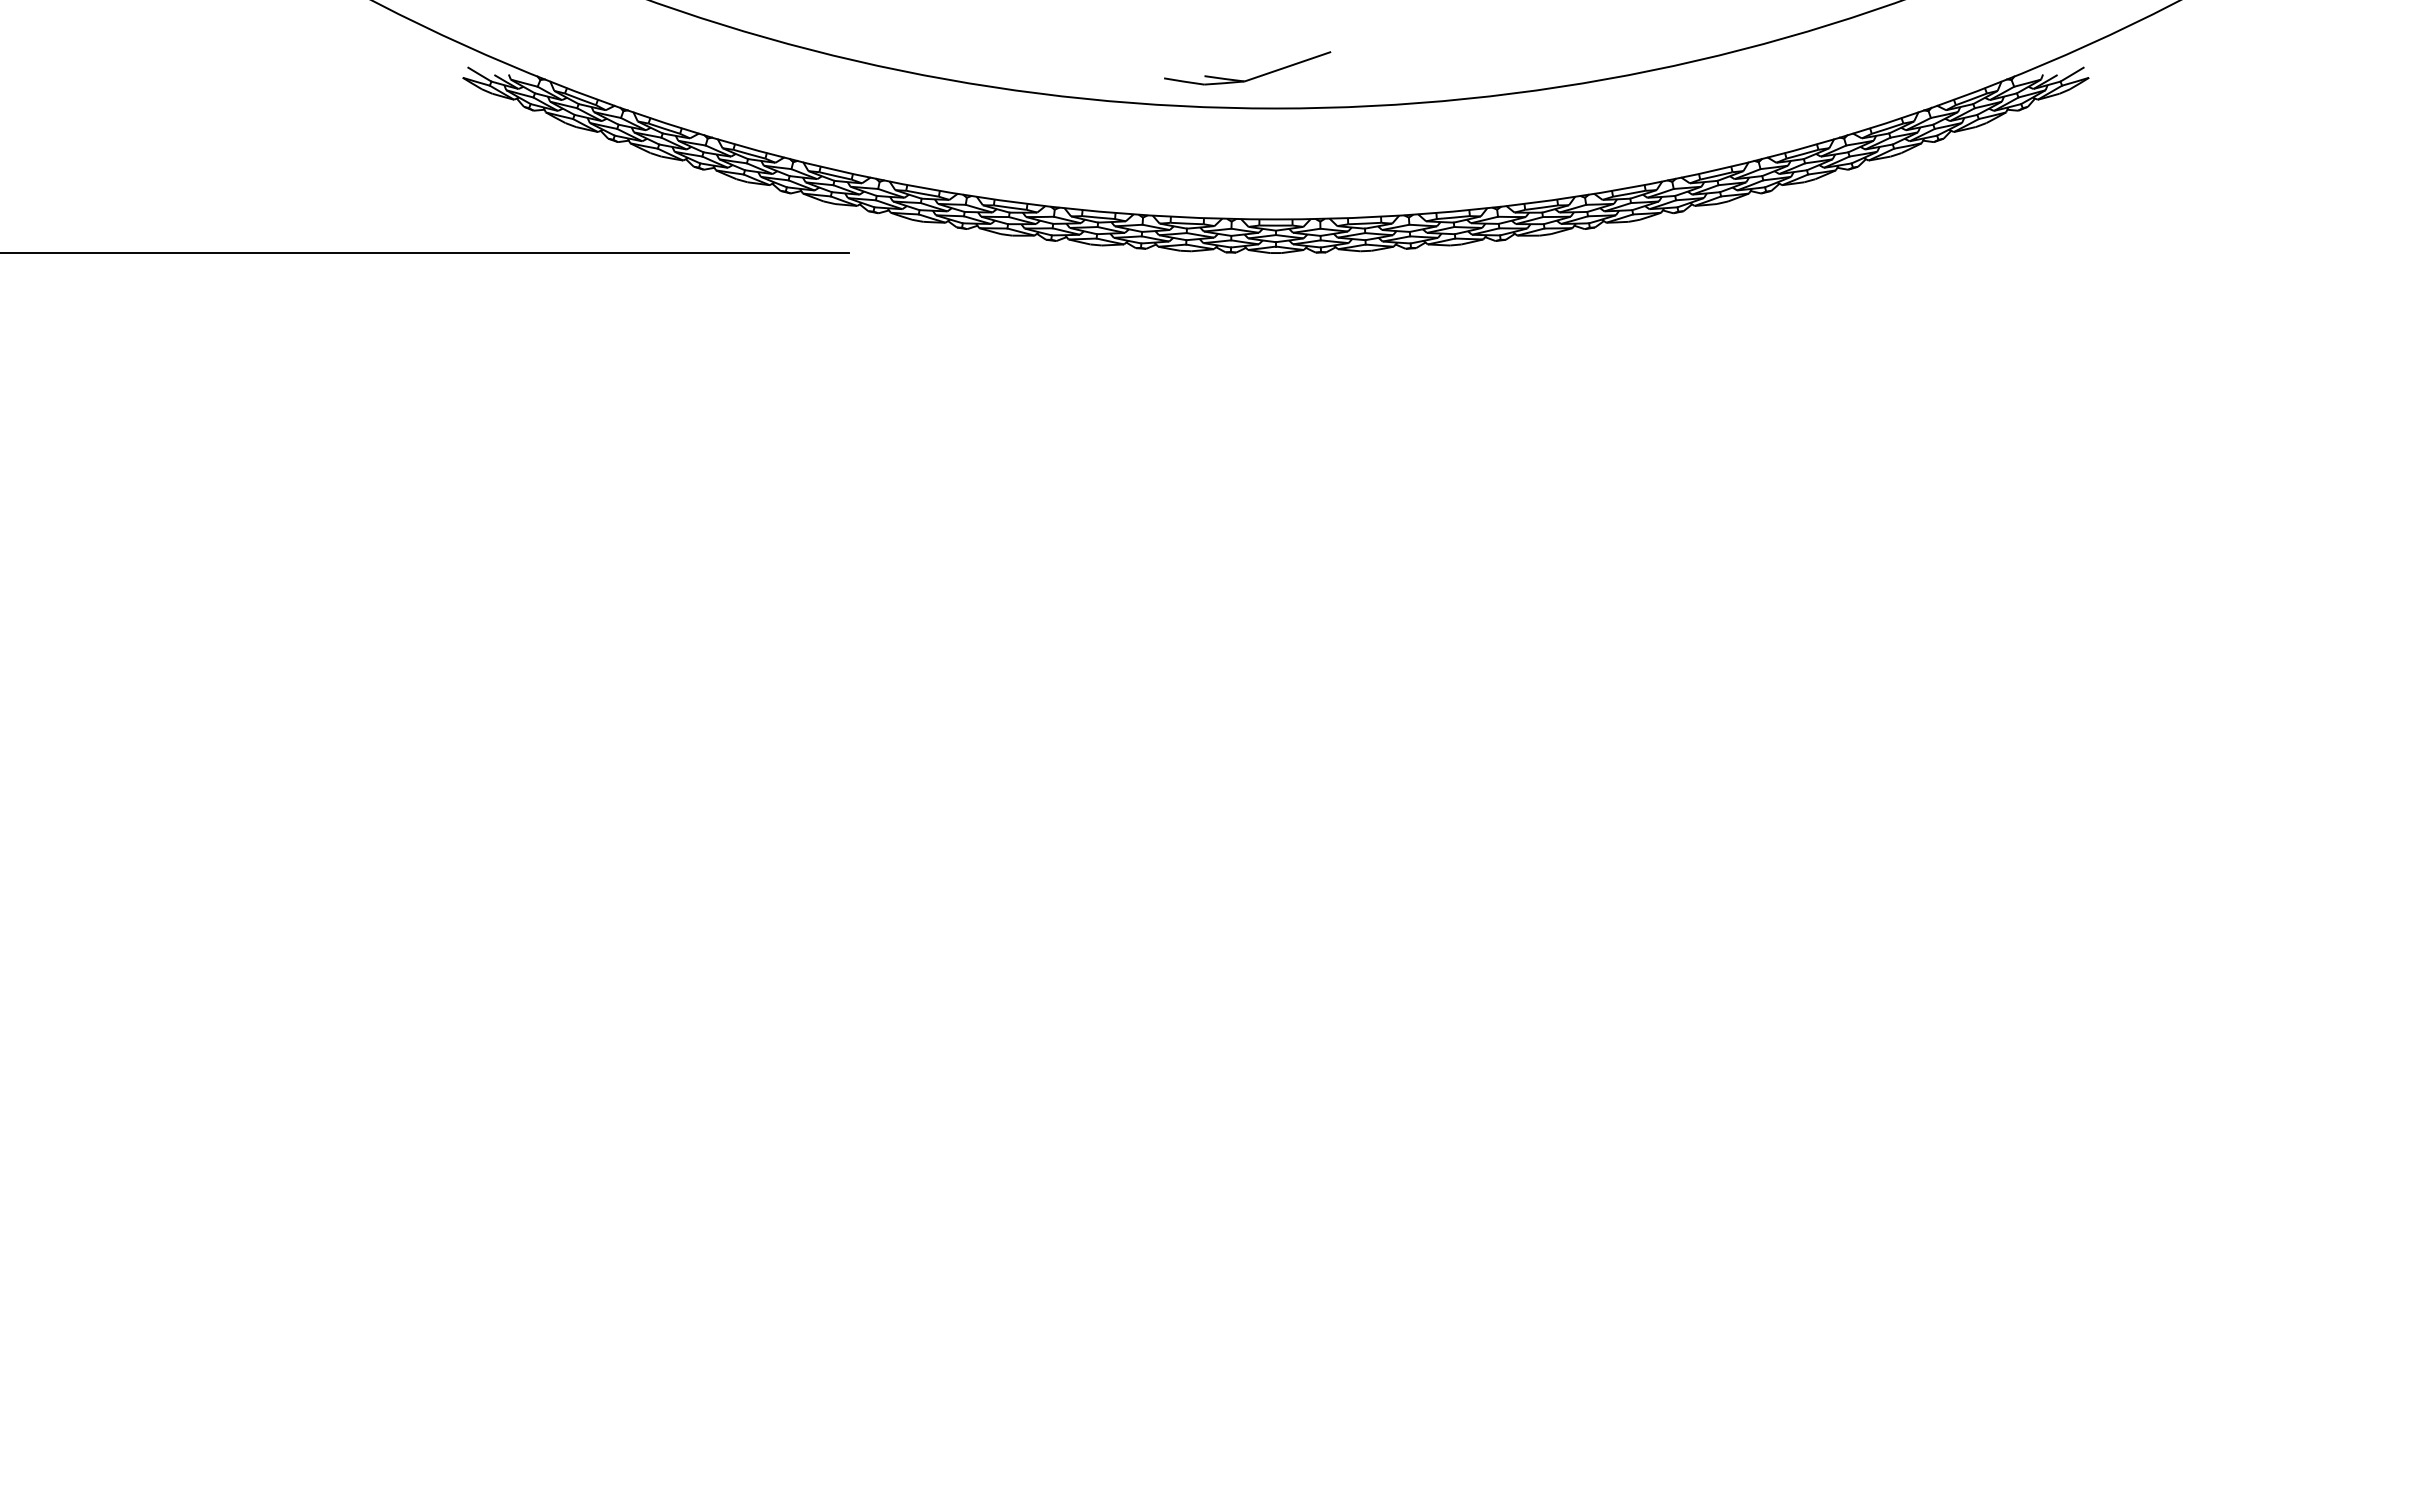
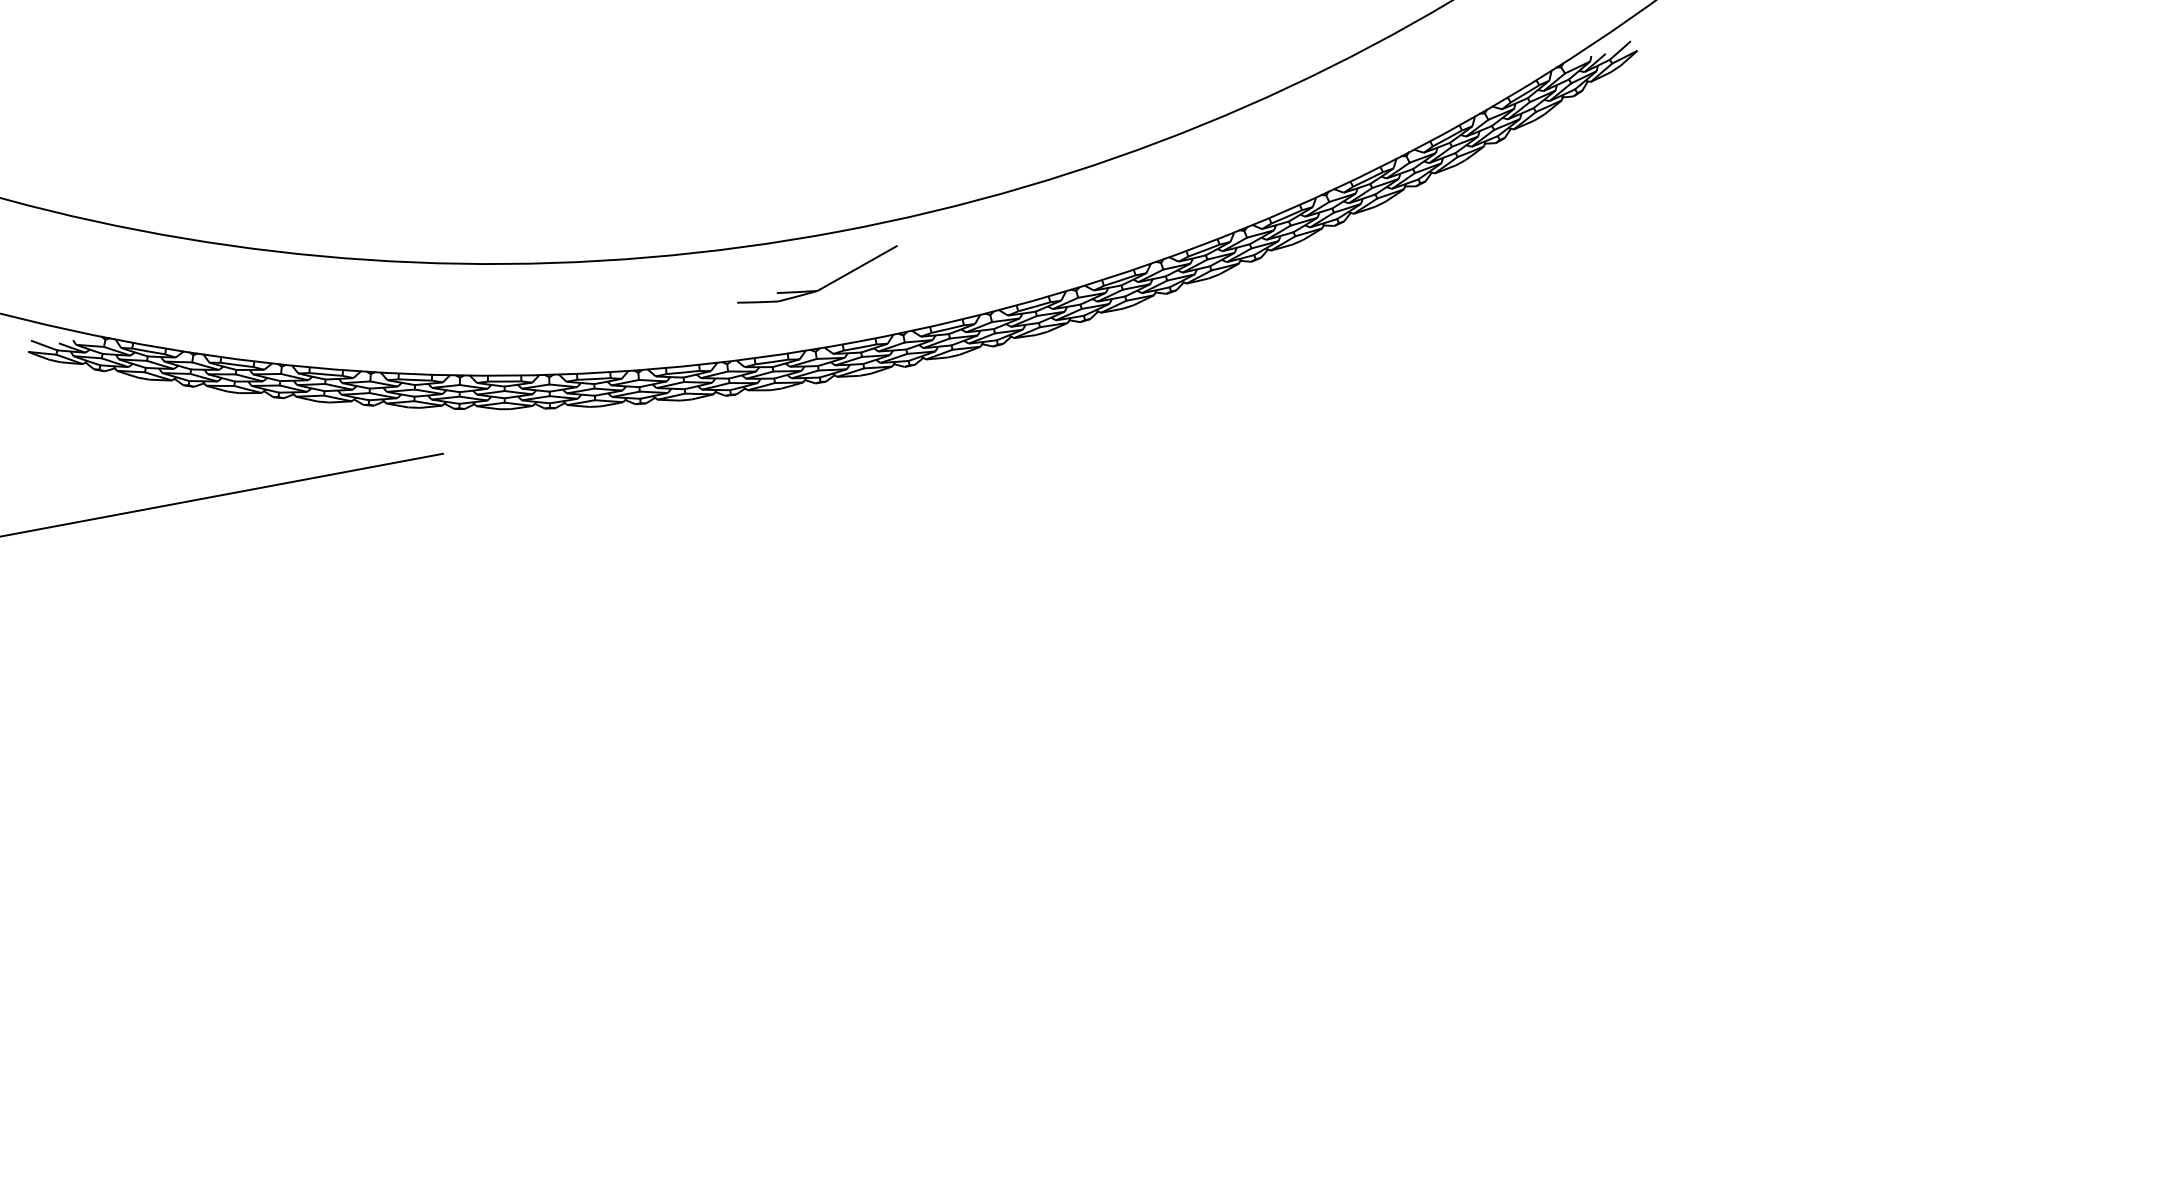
part: (1249, 78) -> (821, 287), moved

